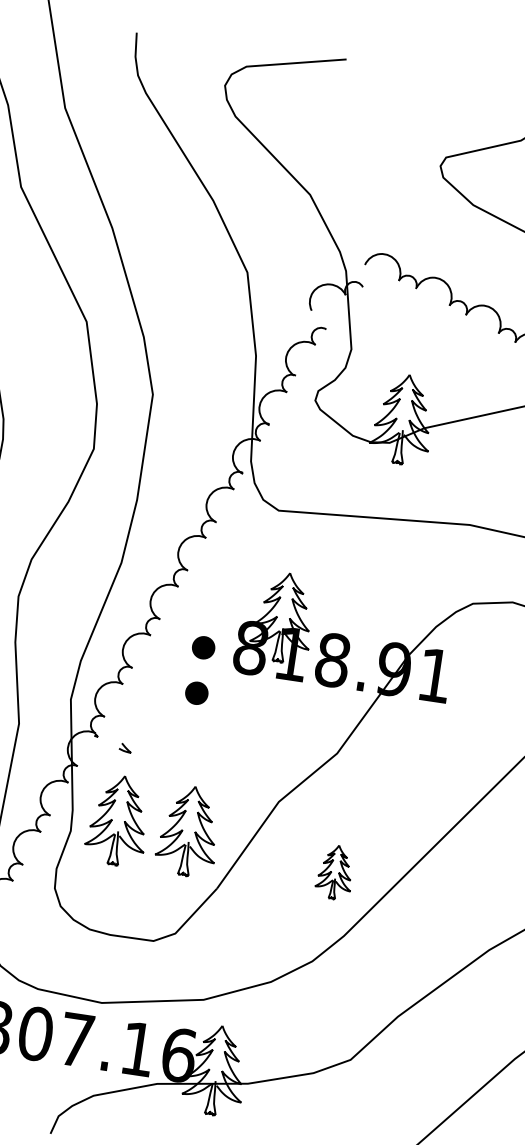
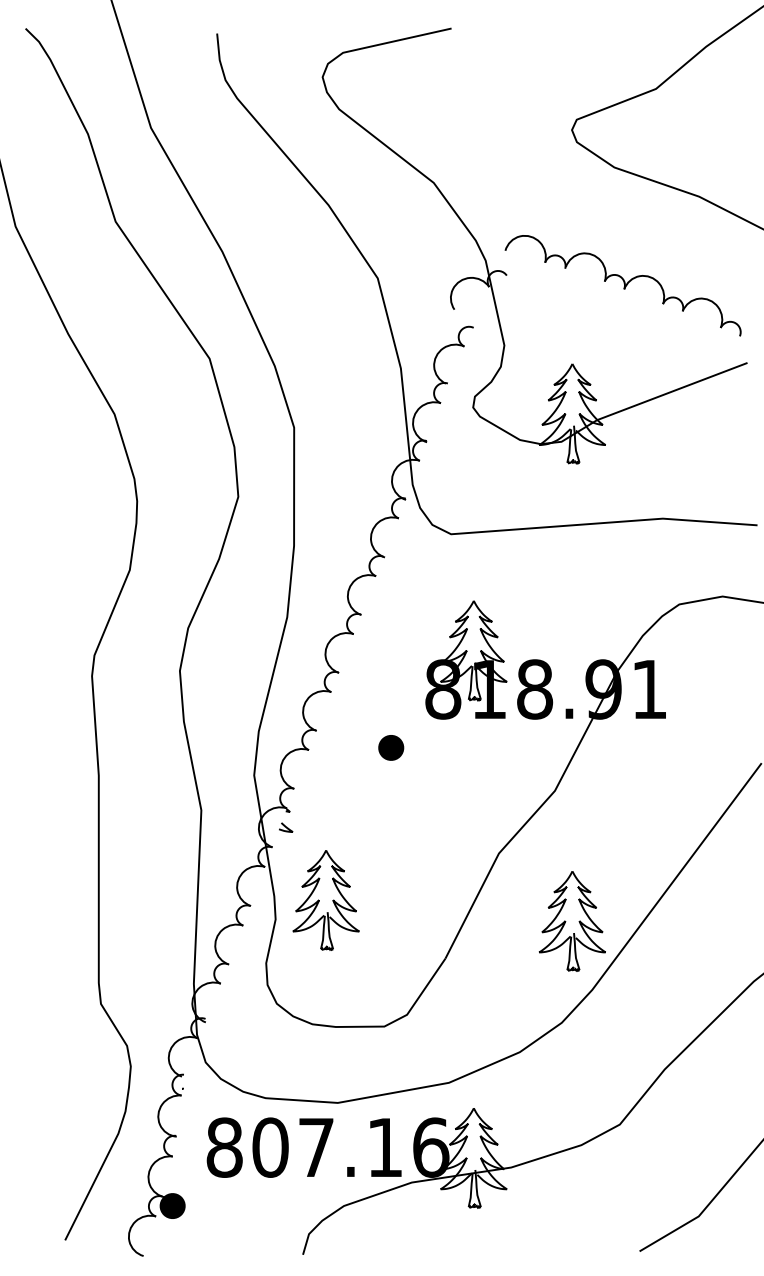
part: (203, 647) -> (391, 696), removed
curve: (125, 748) -> (286, 827), moved
part: (188, 831) -> (404, 900), removed
part: (334, 872) -> (571, 921), size x1.67

